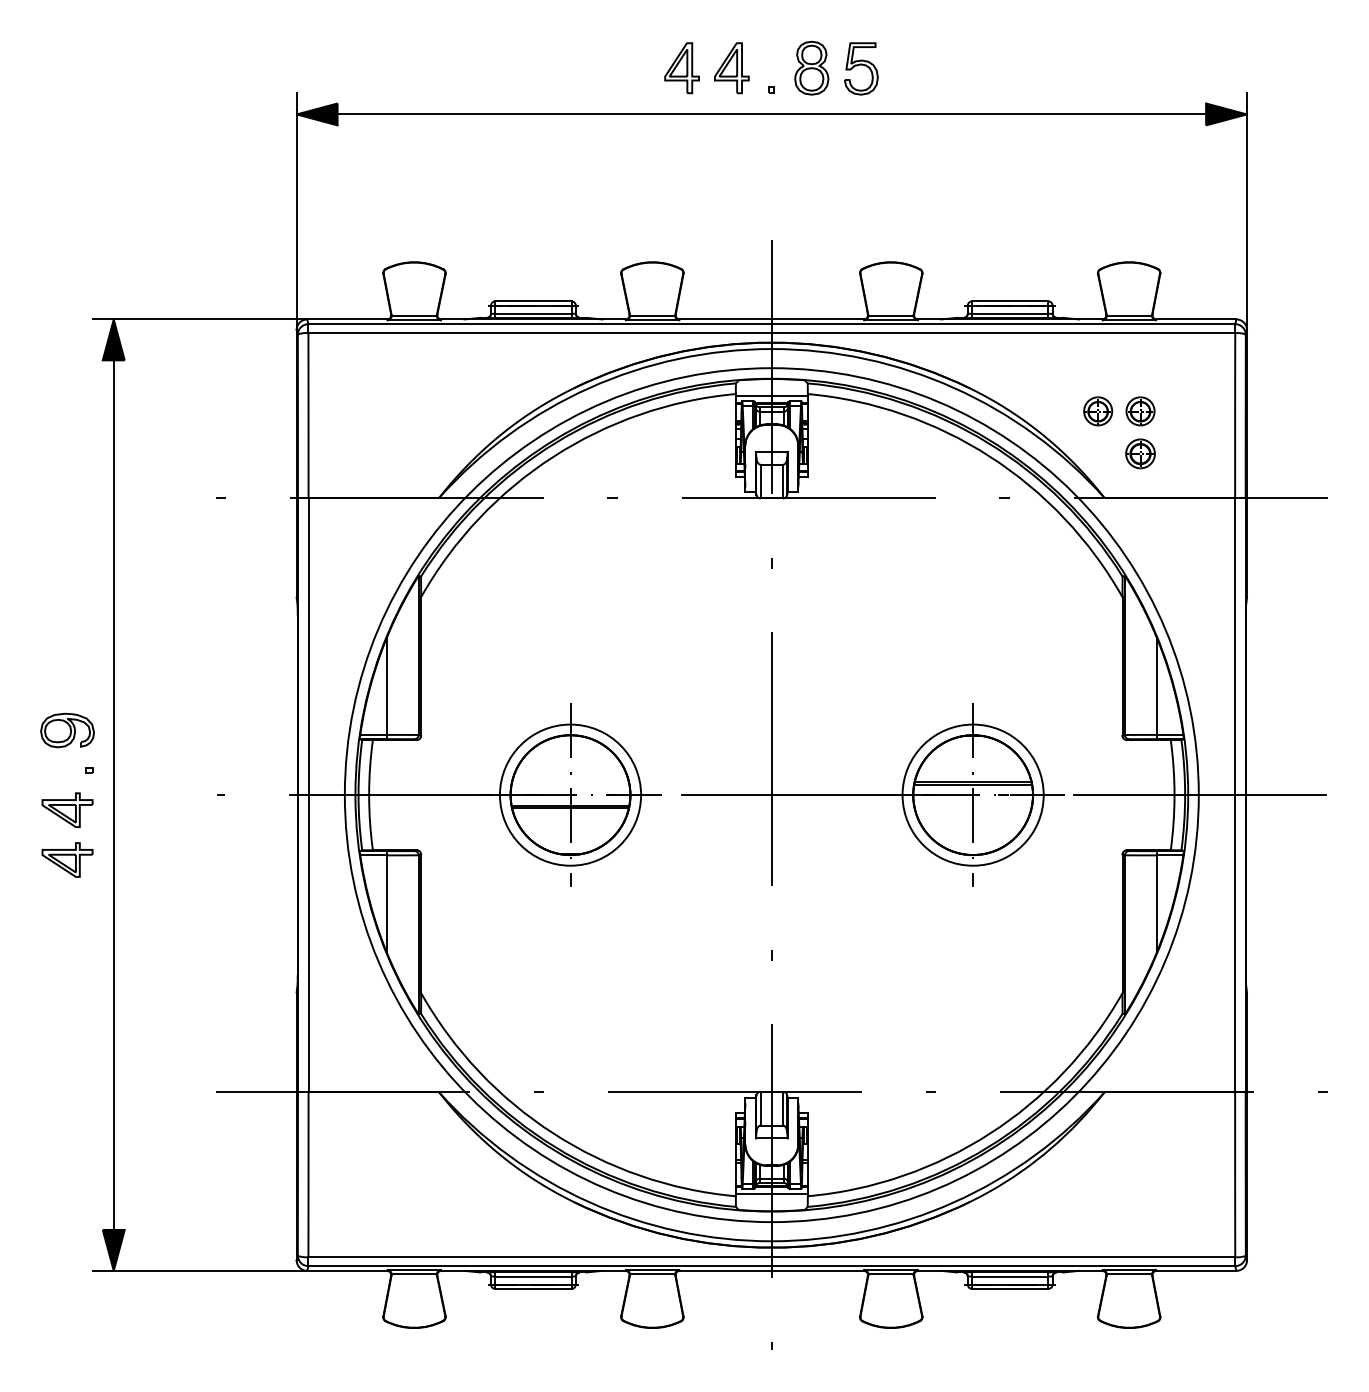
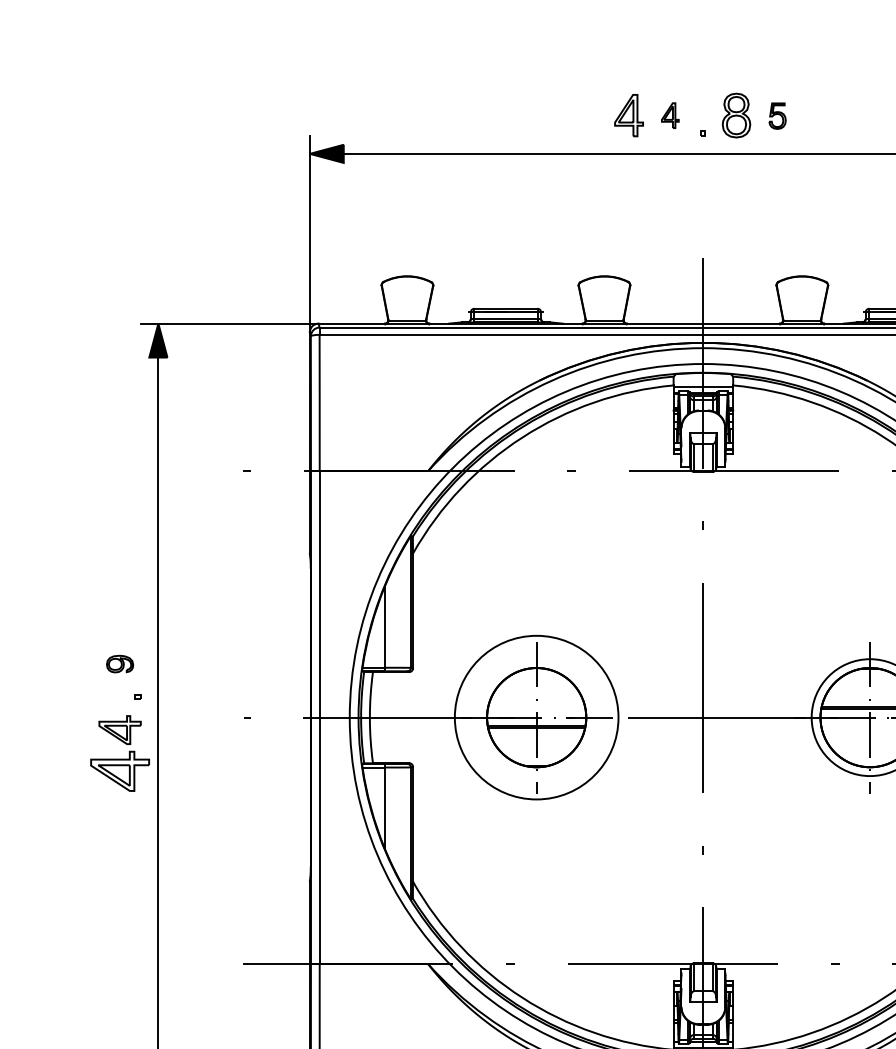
part: (731, 68) -> (669, 115), size x0.6
part: (861, 68) -> (777, 115), size x0.6
part: (67, 730) -> (120, 664), size x0.6
circle: (570, 794) -> (536, 717), size x1.4
part: (67, 859) -> (120, 770), size x1.4

